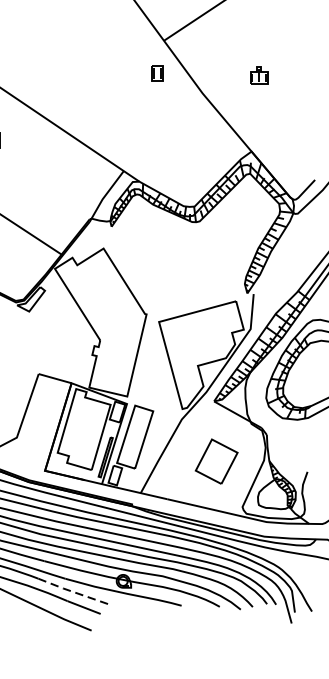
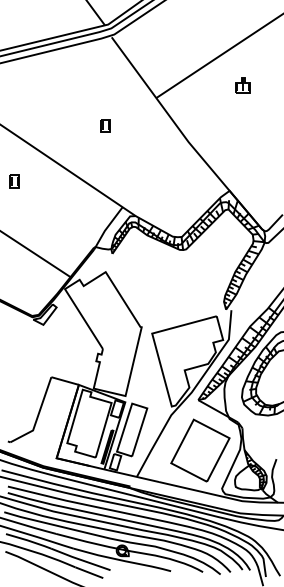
part: (157, 73) -> (105, 125), moved
part: (258, 75) -> (242, 85), moved
part: (216, 461) -> (200, 450), size x1.67
line: (73, 591) -> (80, 559), dashed -> solid

